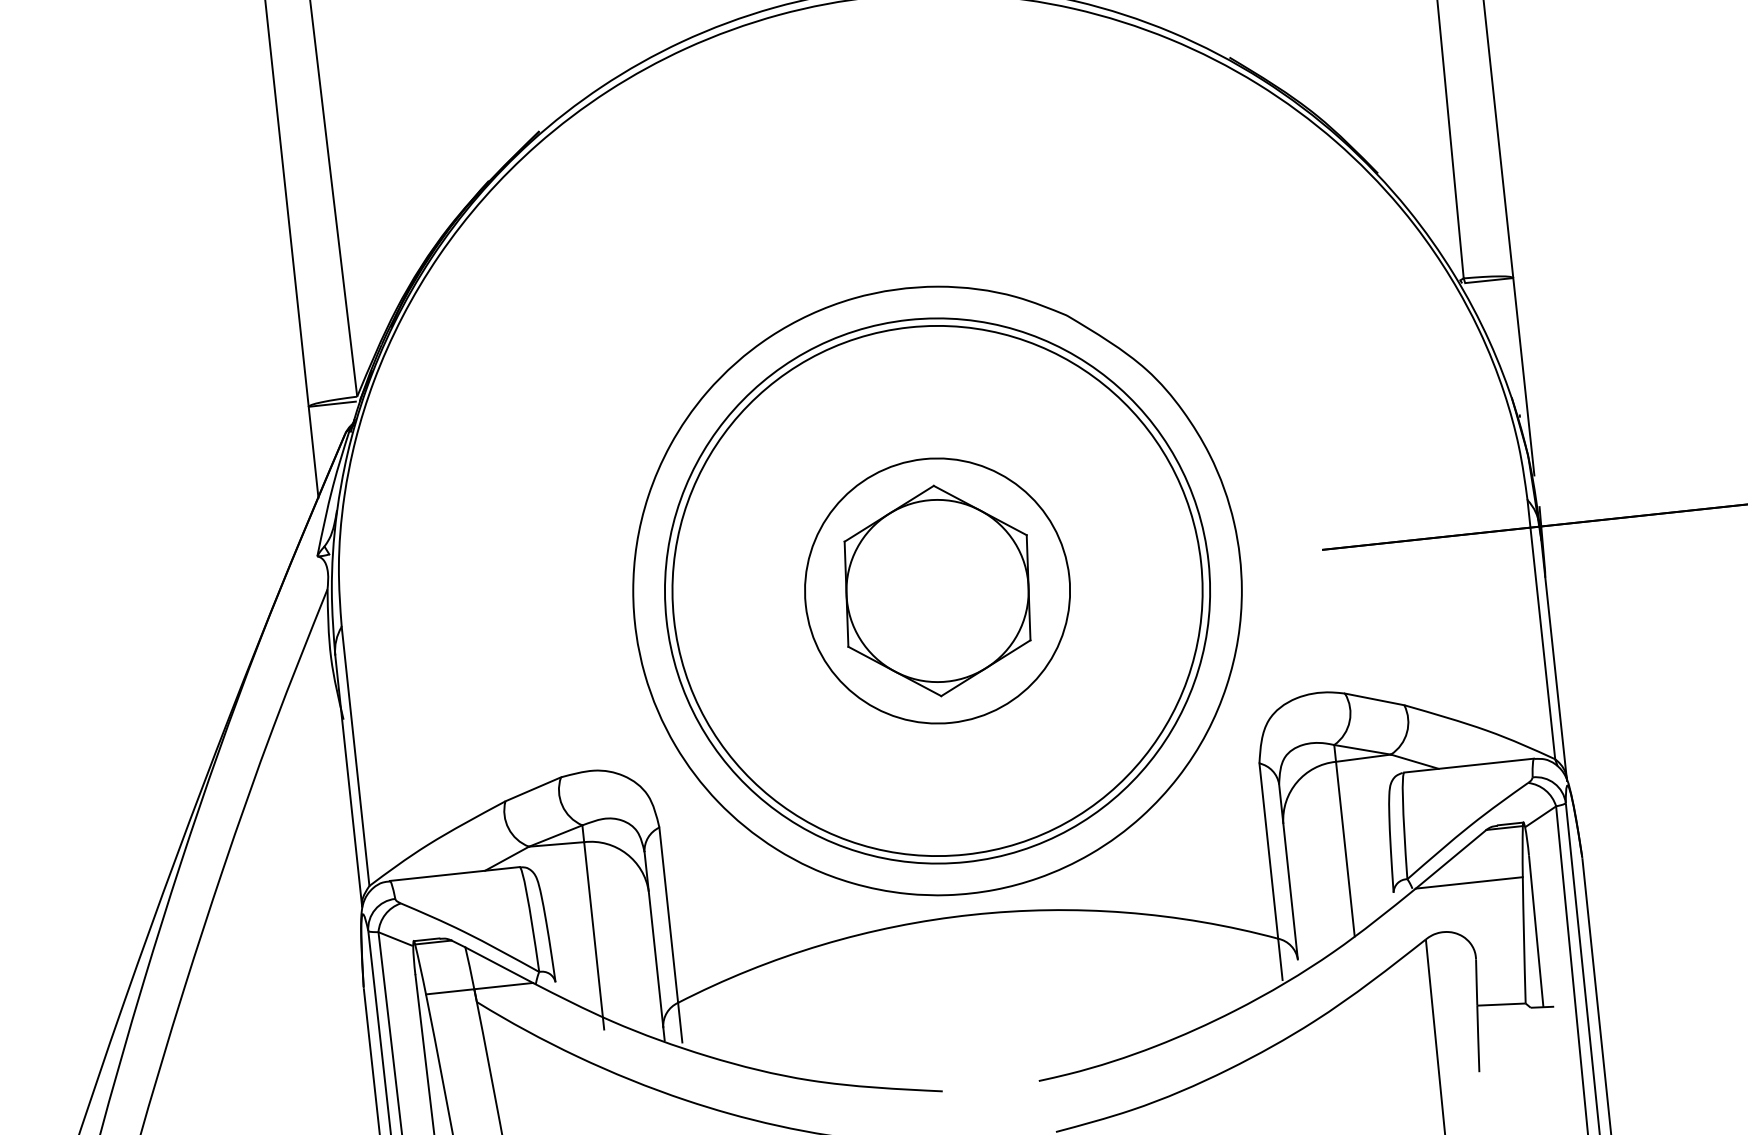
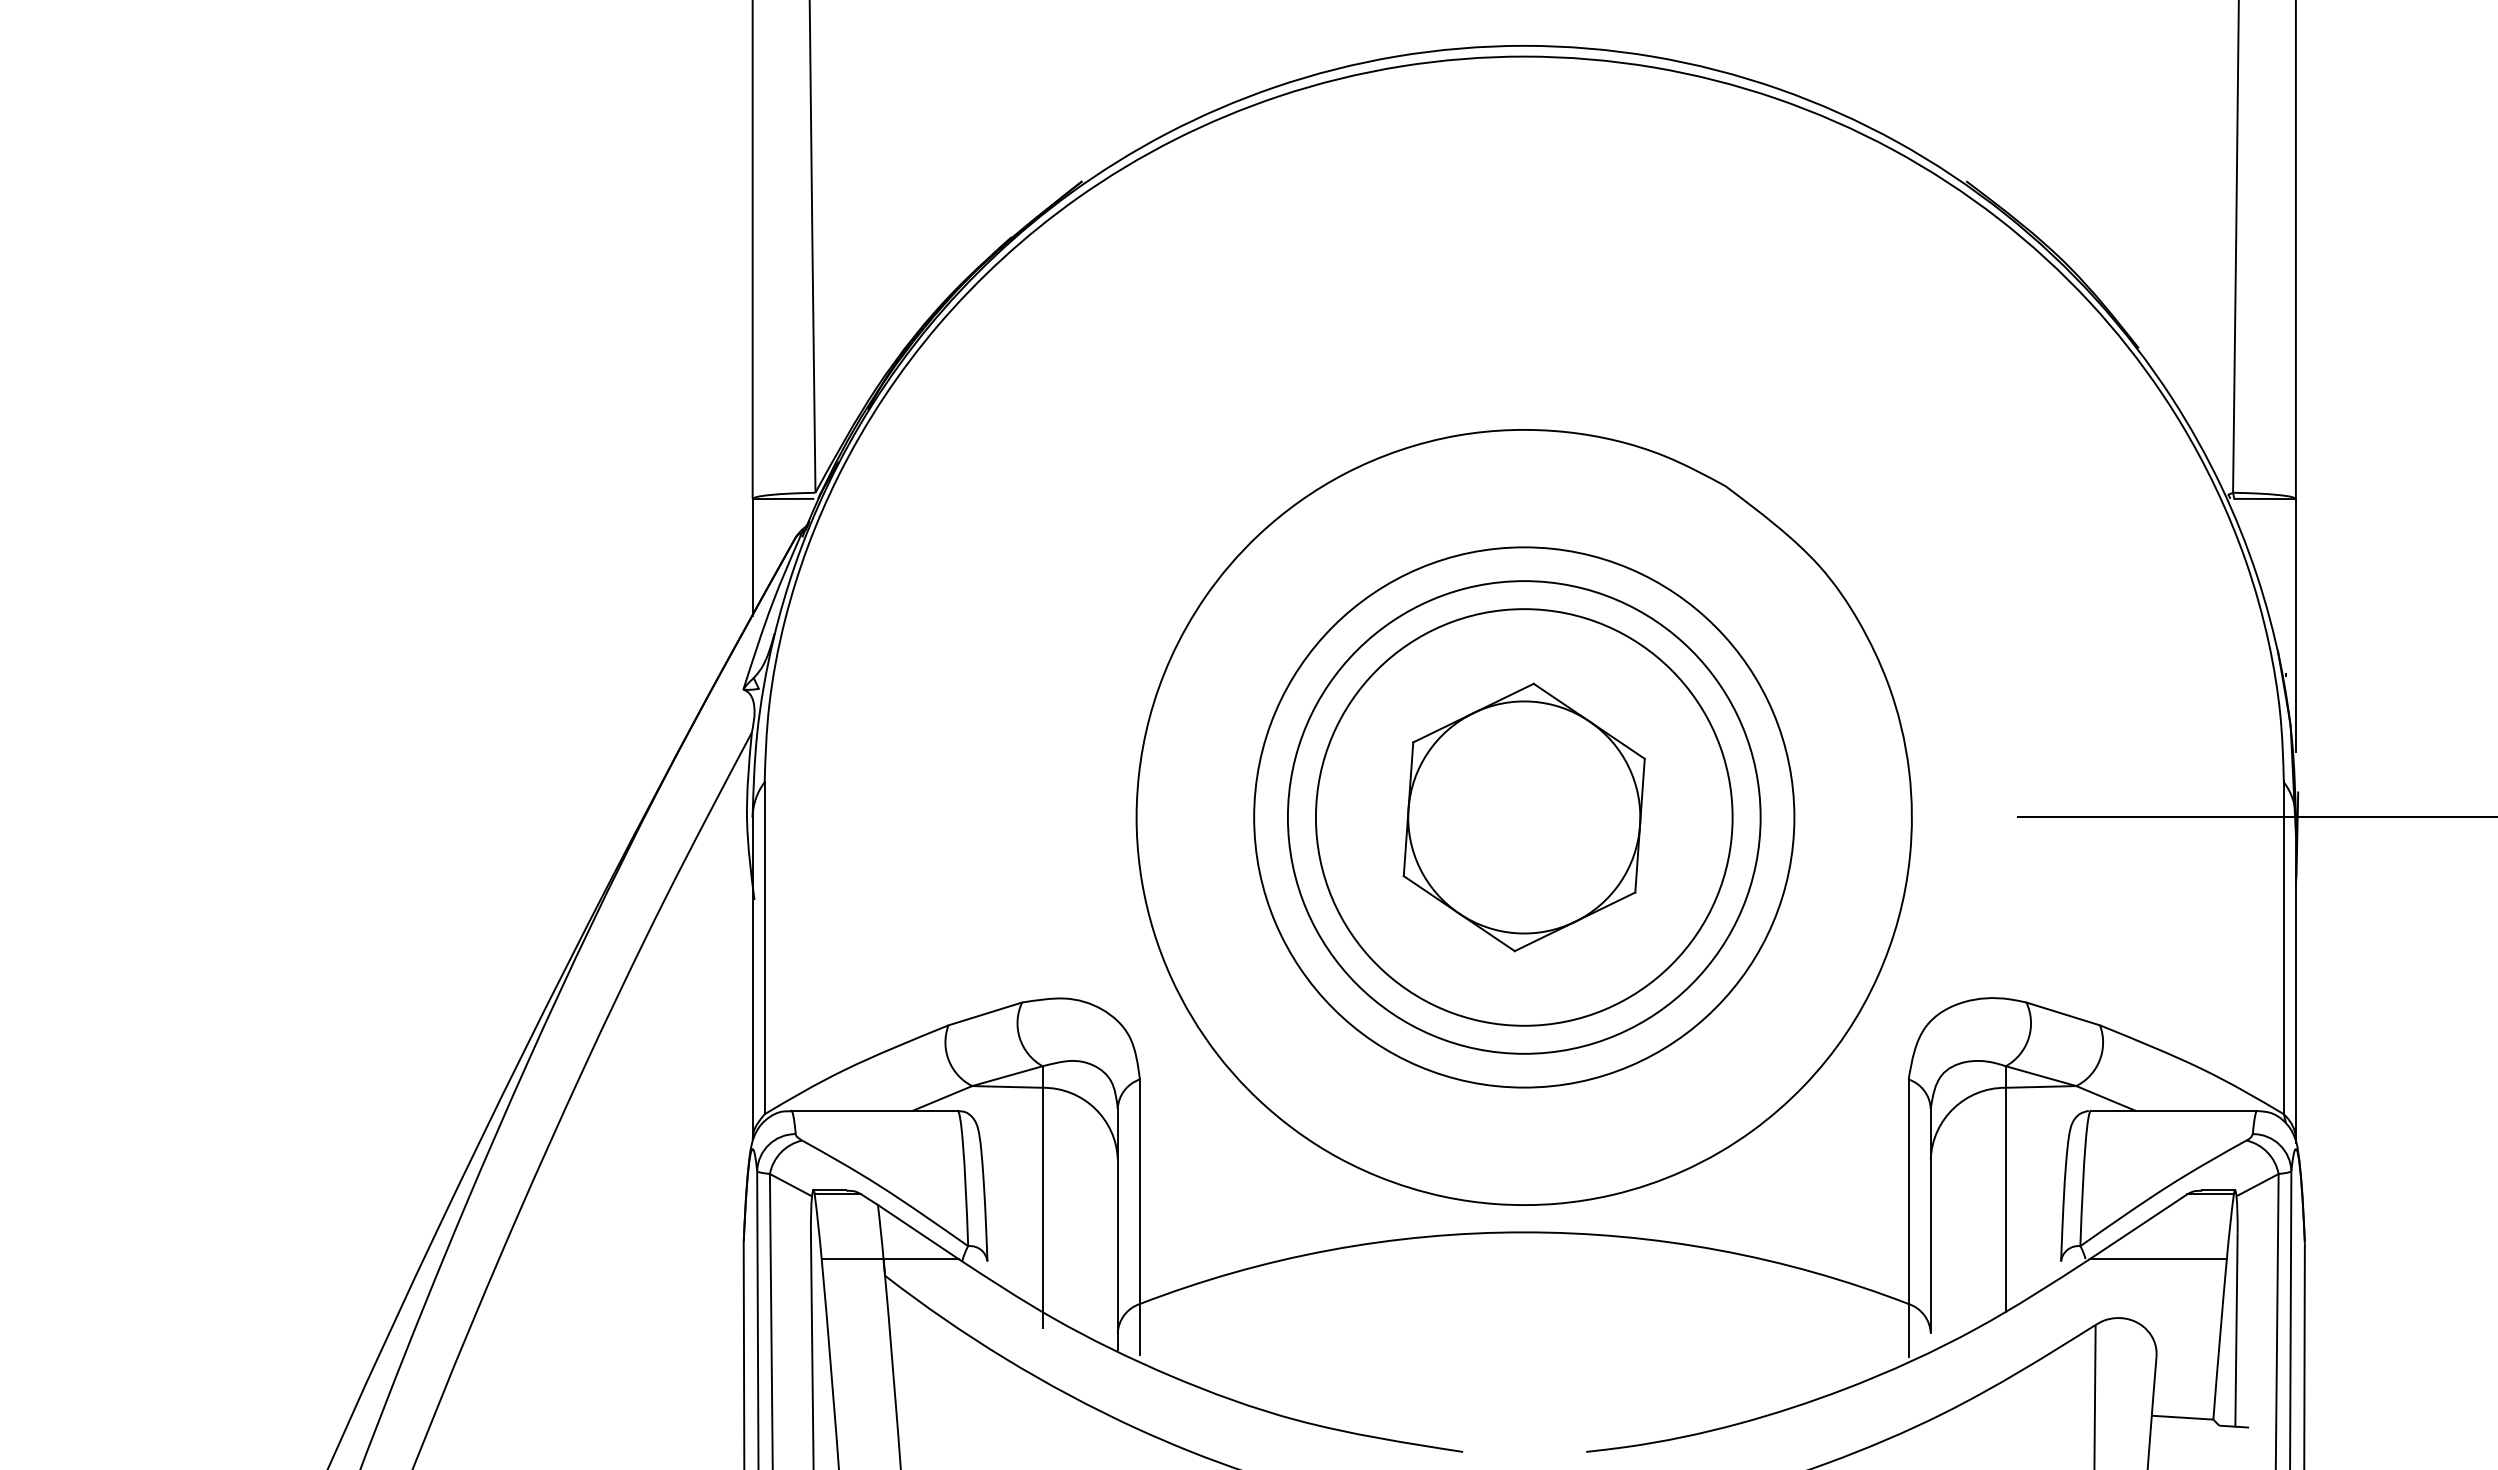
circle: (936, 591) -> (1523, 817), size x0.7
circle: (937, 591) -> (1524, 817), size x0.6
circle: (937, 591) -> (1524, 817), size x1.6

